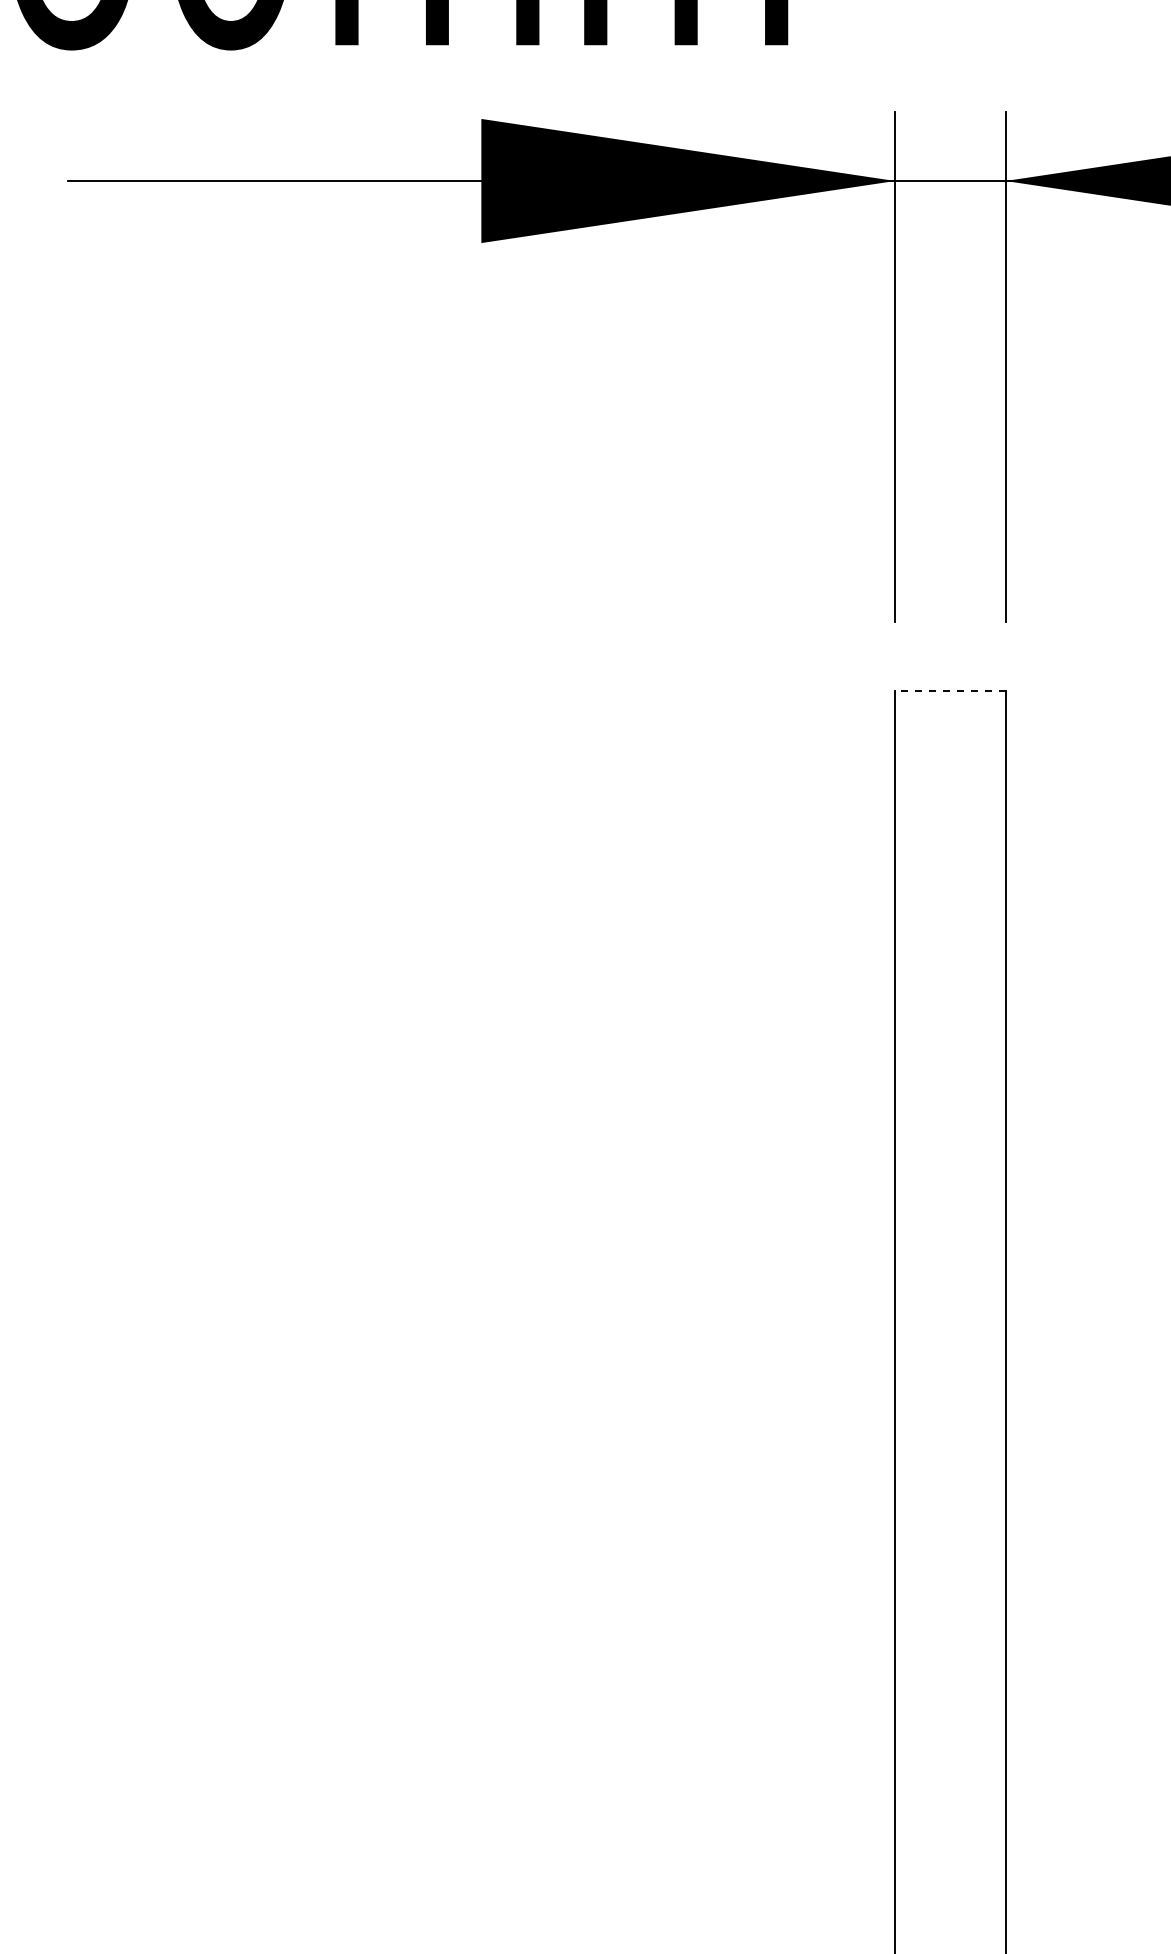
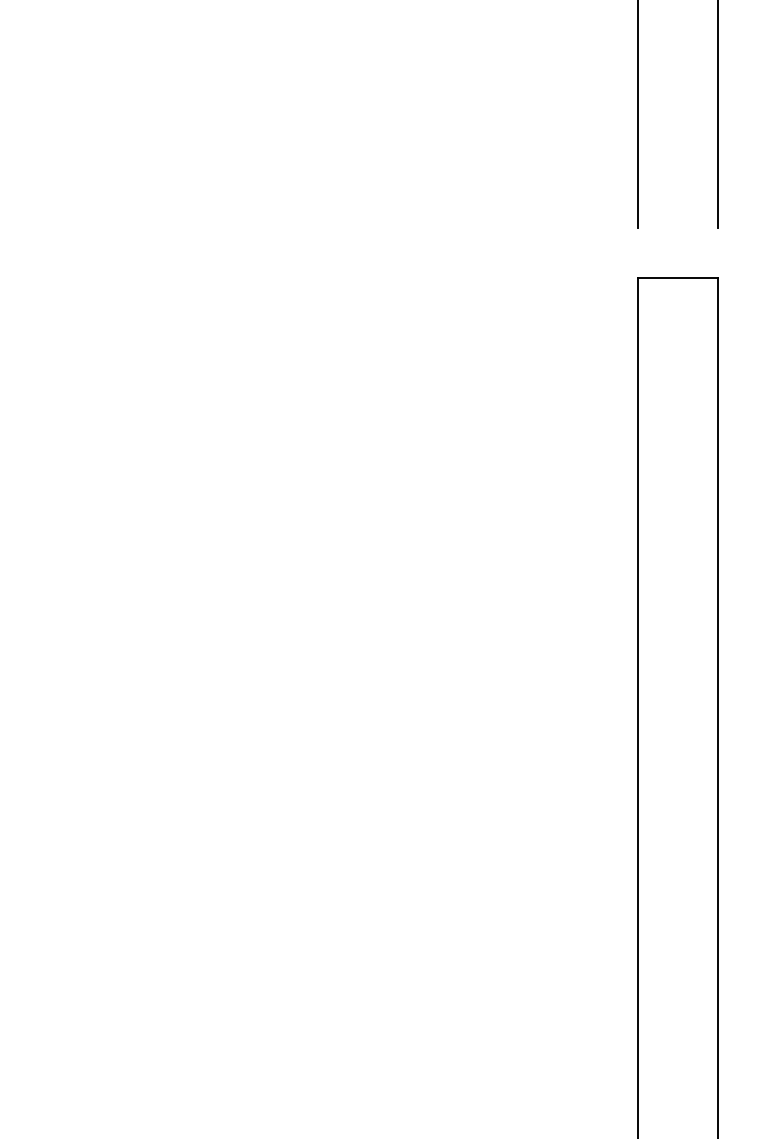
line: (949, 690) -> (677, 278), dashed -> solid

